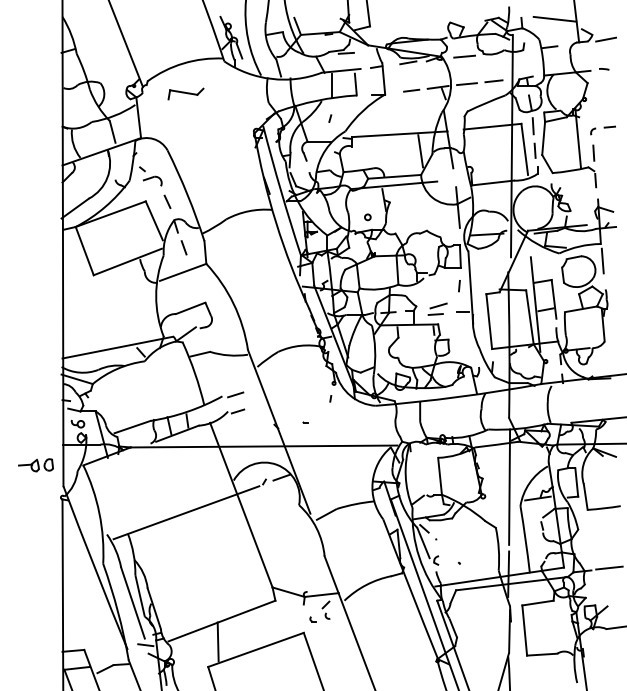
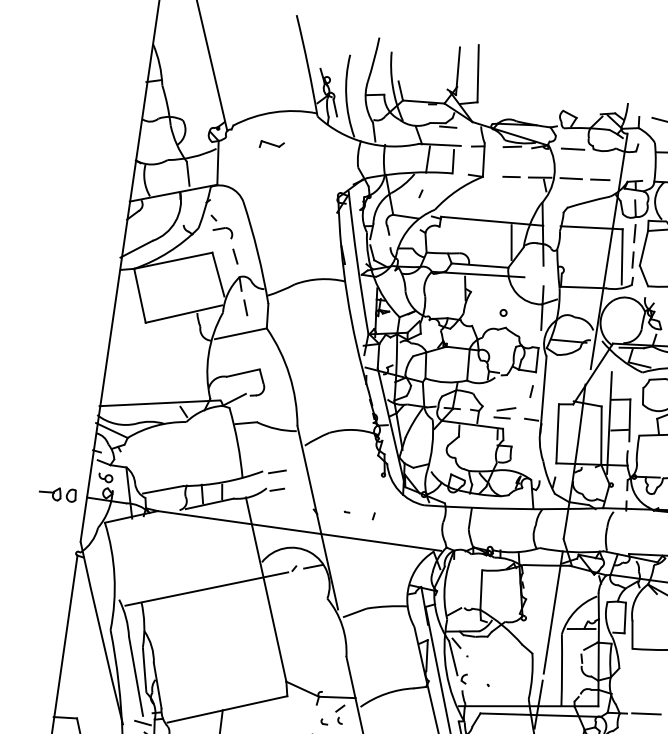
part: (185, 93) -> (271, 144), size x0.62
circle: (367, 217) -> (503, 313), moved
line: (330, 398) -> (373, 515), moved
part: (35, 465) -> (57, 494), moved

